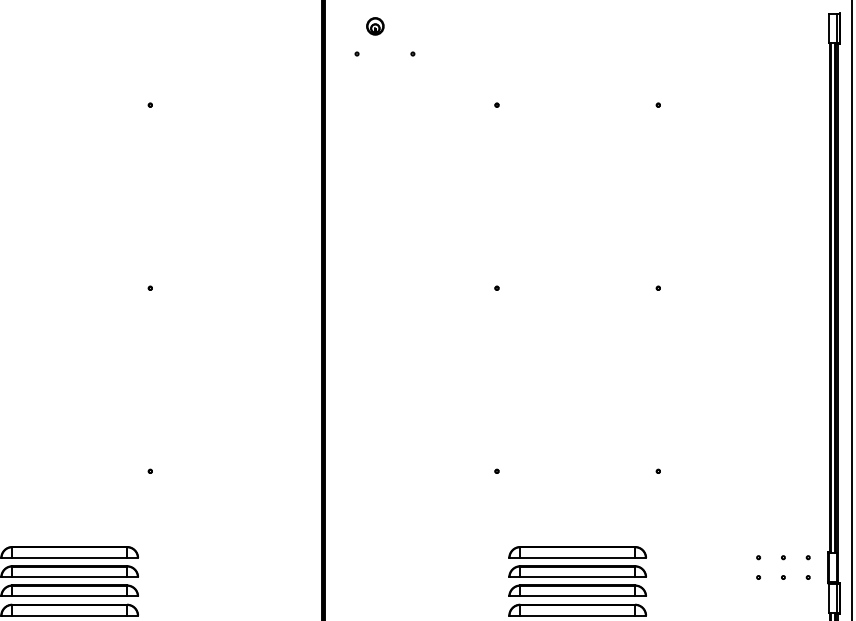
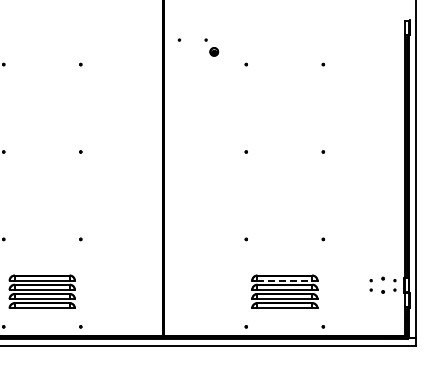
part: (375, 25) -> (214, 51), moved
line: (579, 557) -> (285, 280), solid -> dashed
part: (782, 567) -> (382, 285), size x1.4

